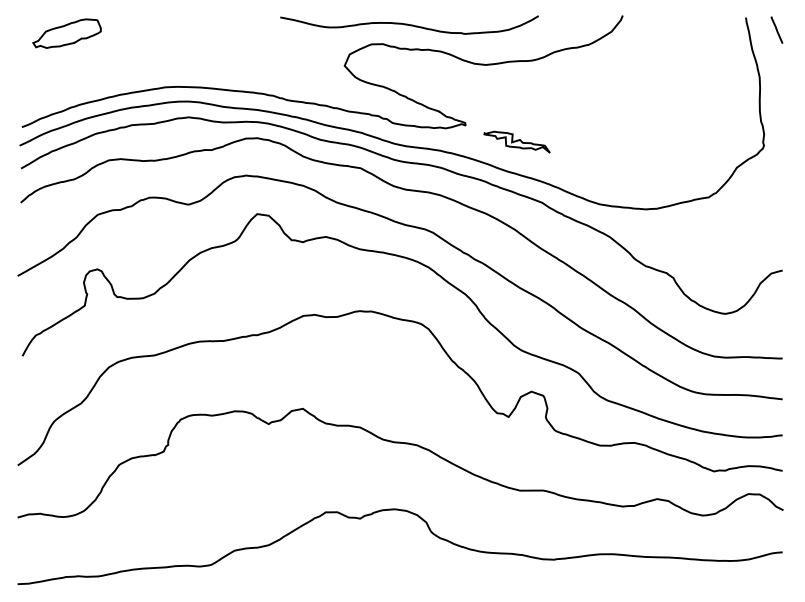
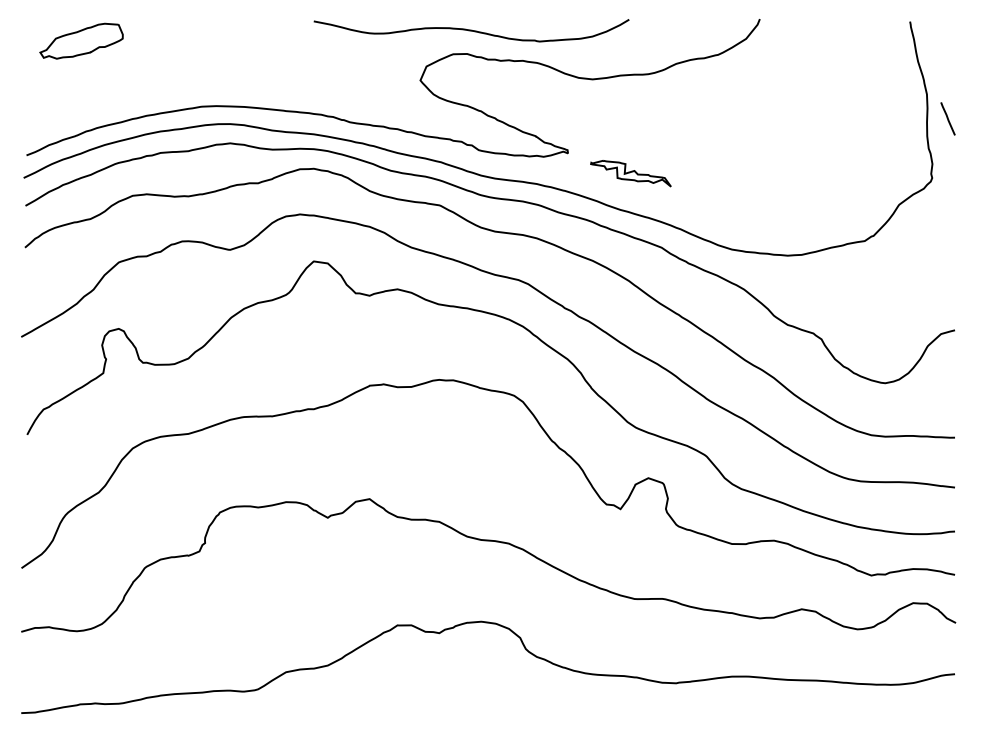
curve: (409, 24) -> (471, 30), moved
line: (776, 29) -> (947, 118), moved

